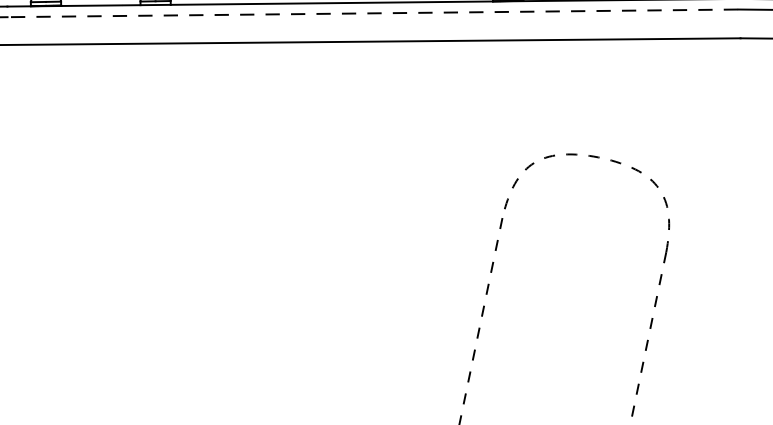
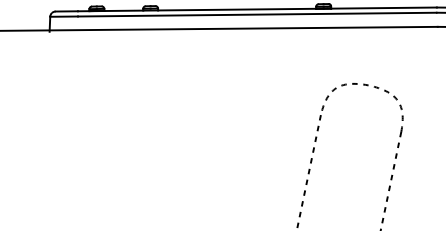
line: (371, 13) -> (256, 14), dashed -> solid

